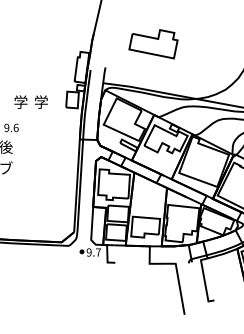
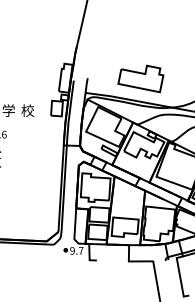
part: (153, 44) -> (140, 79), moved
text: (40, 101) -> (27, 110), 学 -> 校

